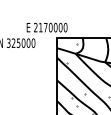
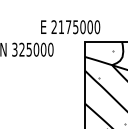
text: (50, 27) -> (75, 26), 2170000 -> 2175000

